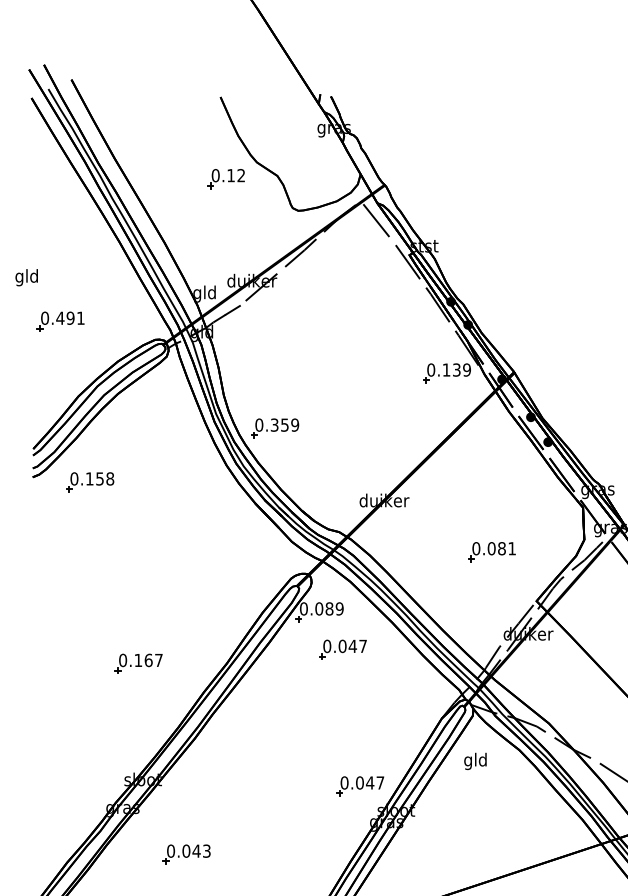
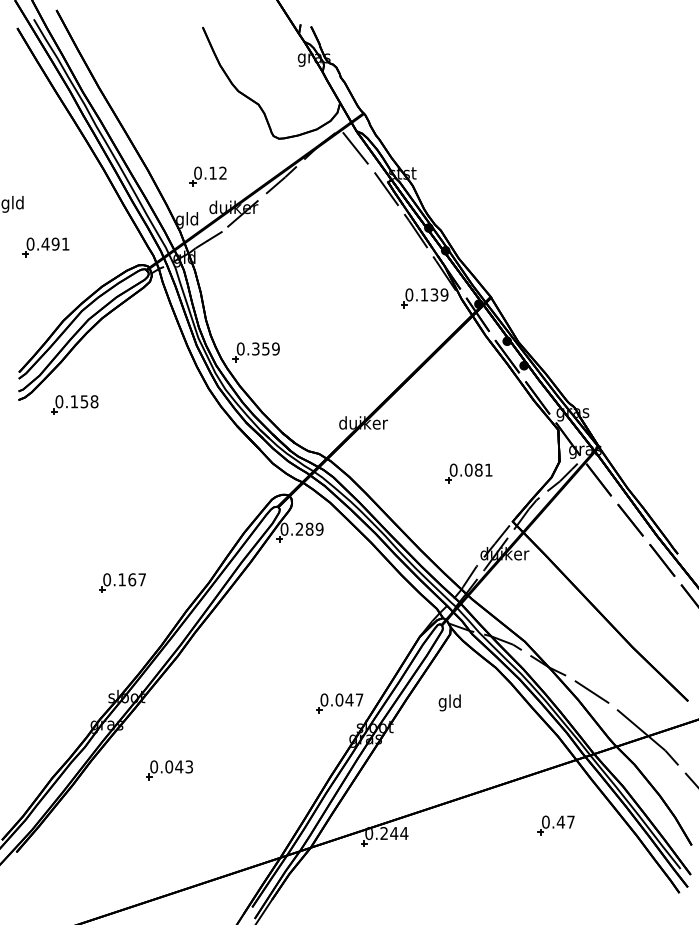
part: (225, 178) -> (207, 176), moved
text: (319, 608) -> (299, 528), 0.089 -> 0.289
part: (342, 649) -> (322, 569), removed
text: (475, 761) -> (449, 702), moved

